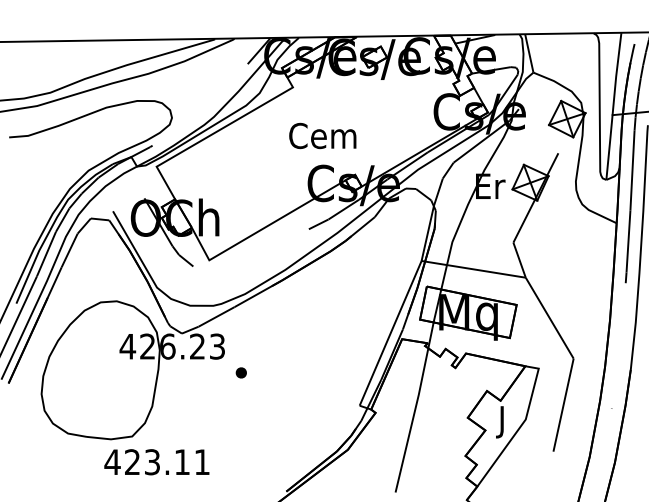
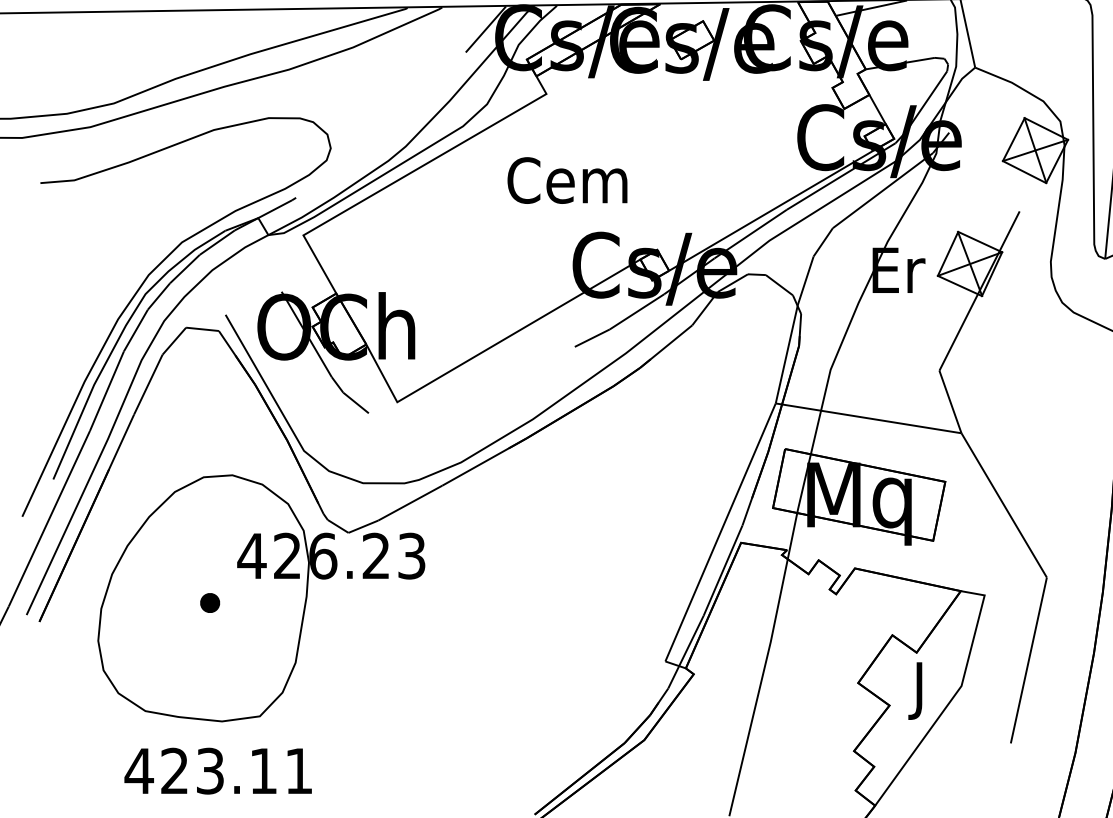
text: (322, 135) -> (566, 179), moved
part: (240, 372) -> (208, 602), moved
text: (156, 462) -> (217, 771), moved

